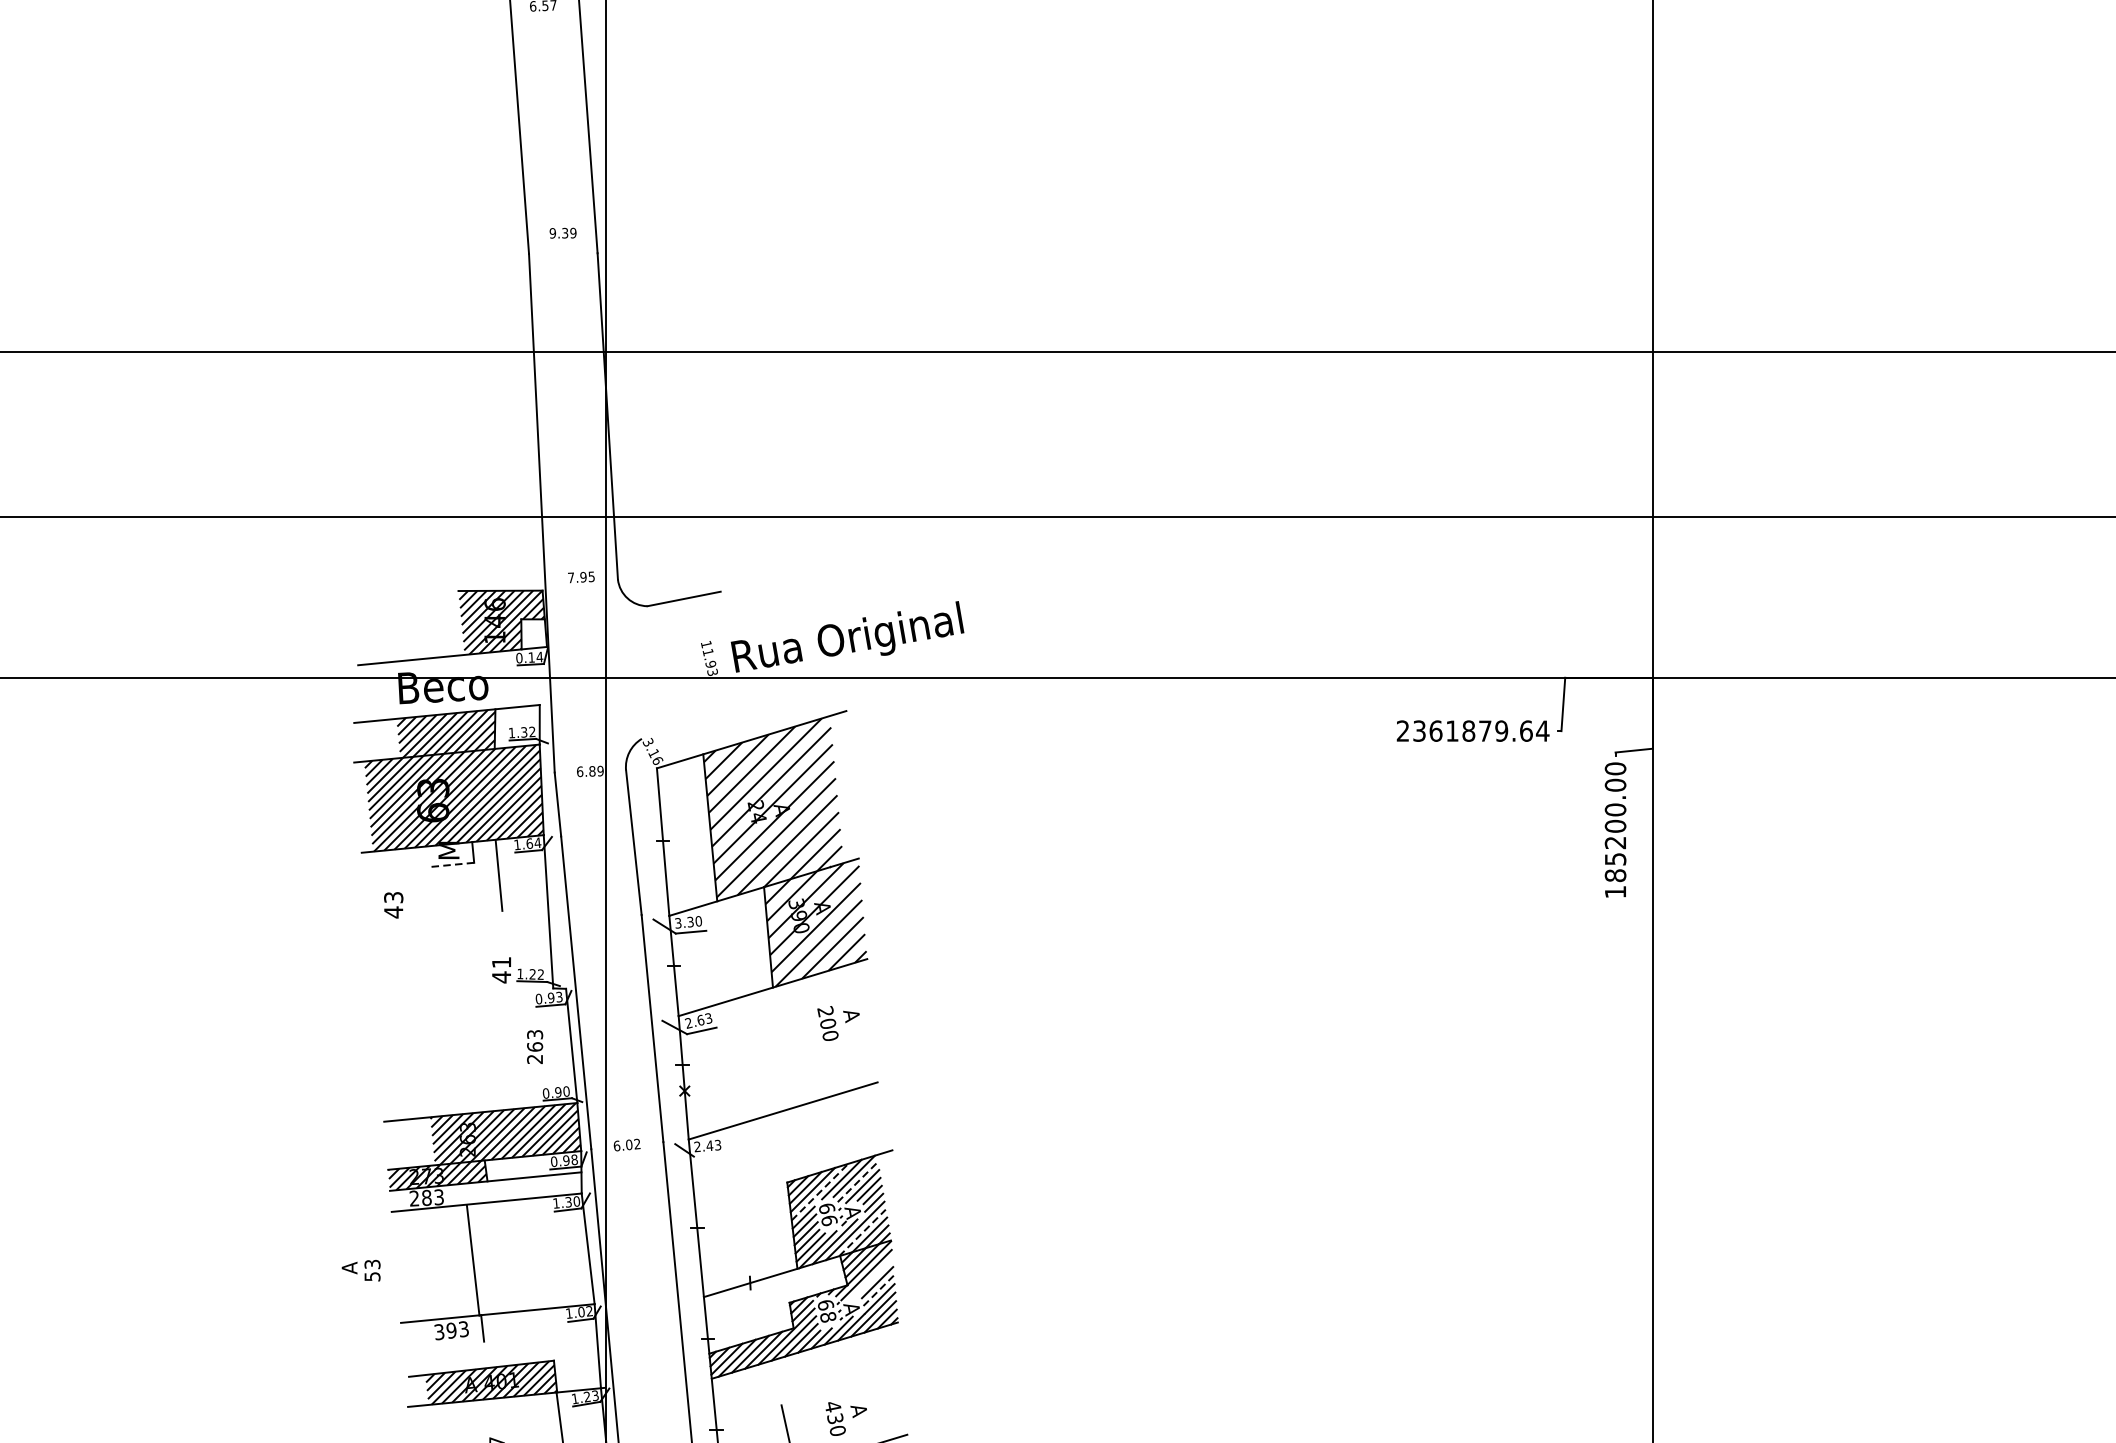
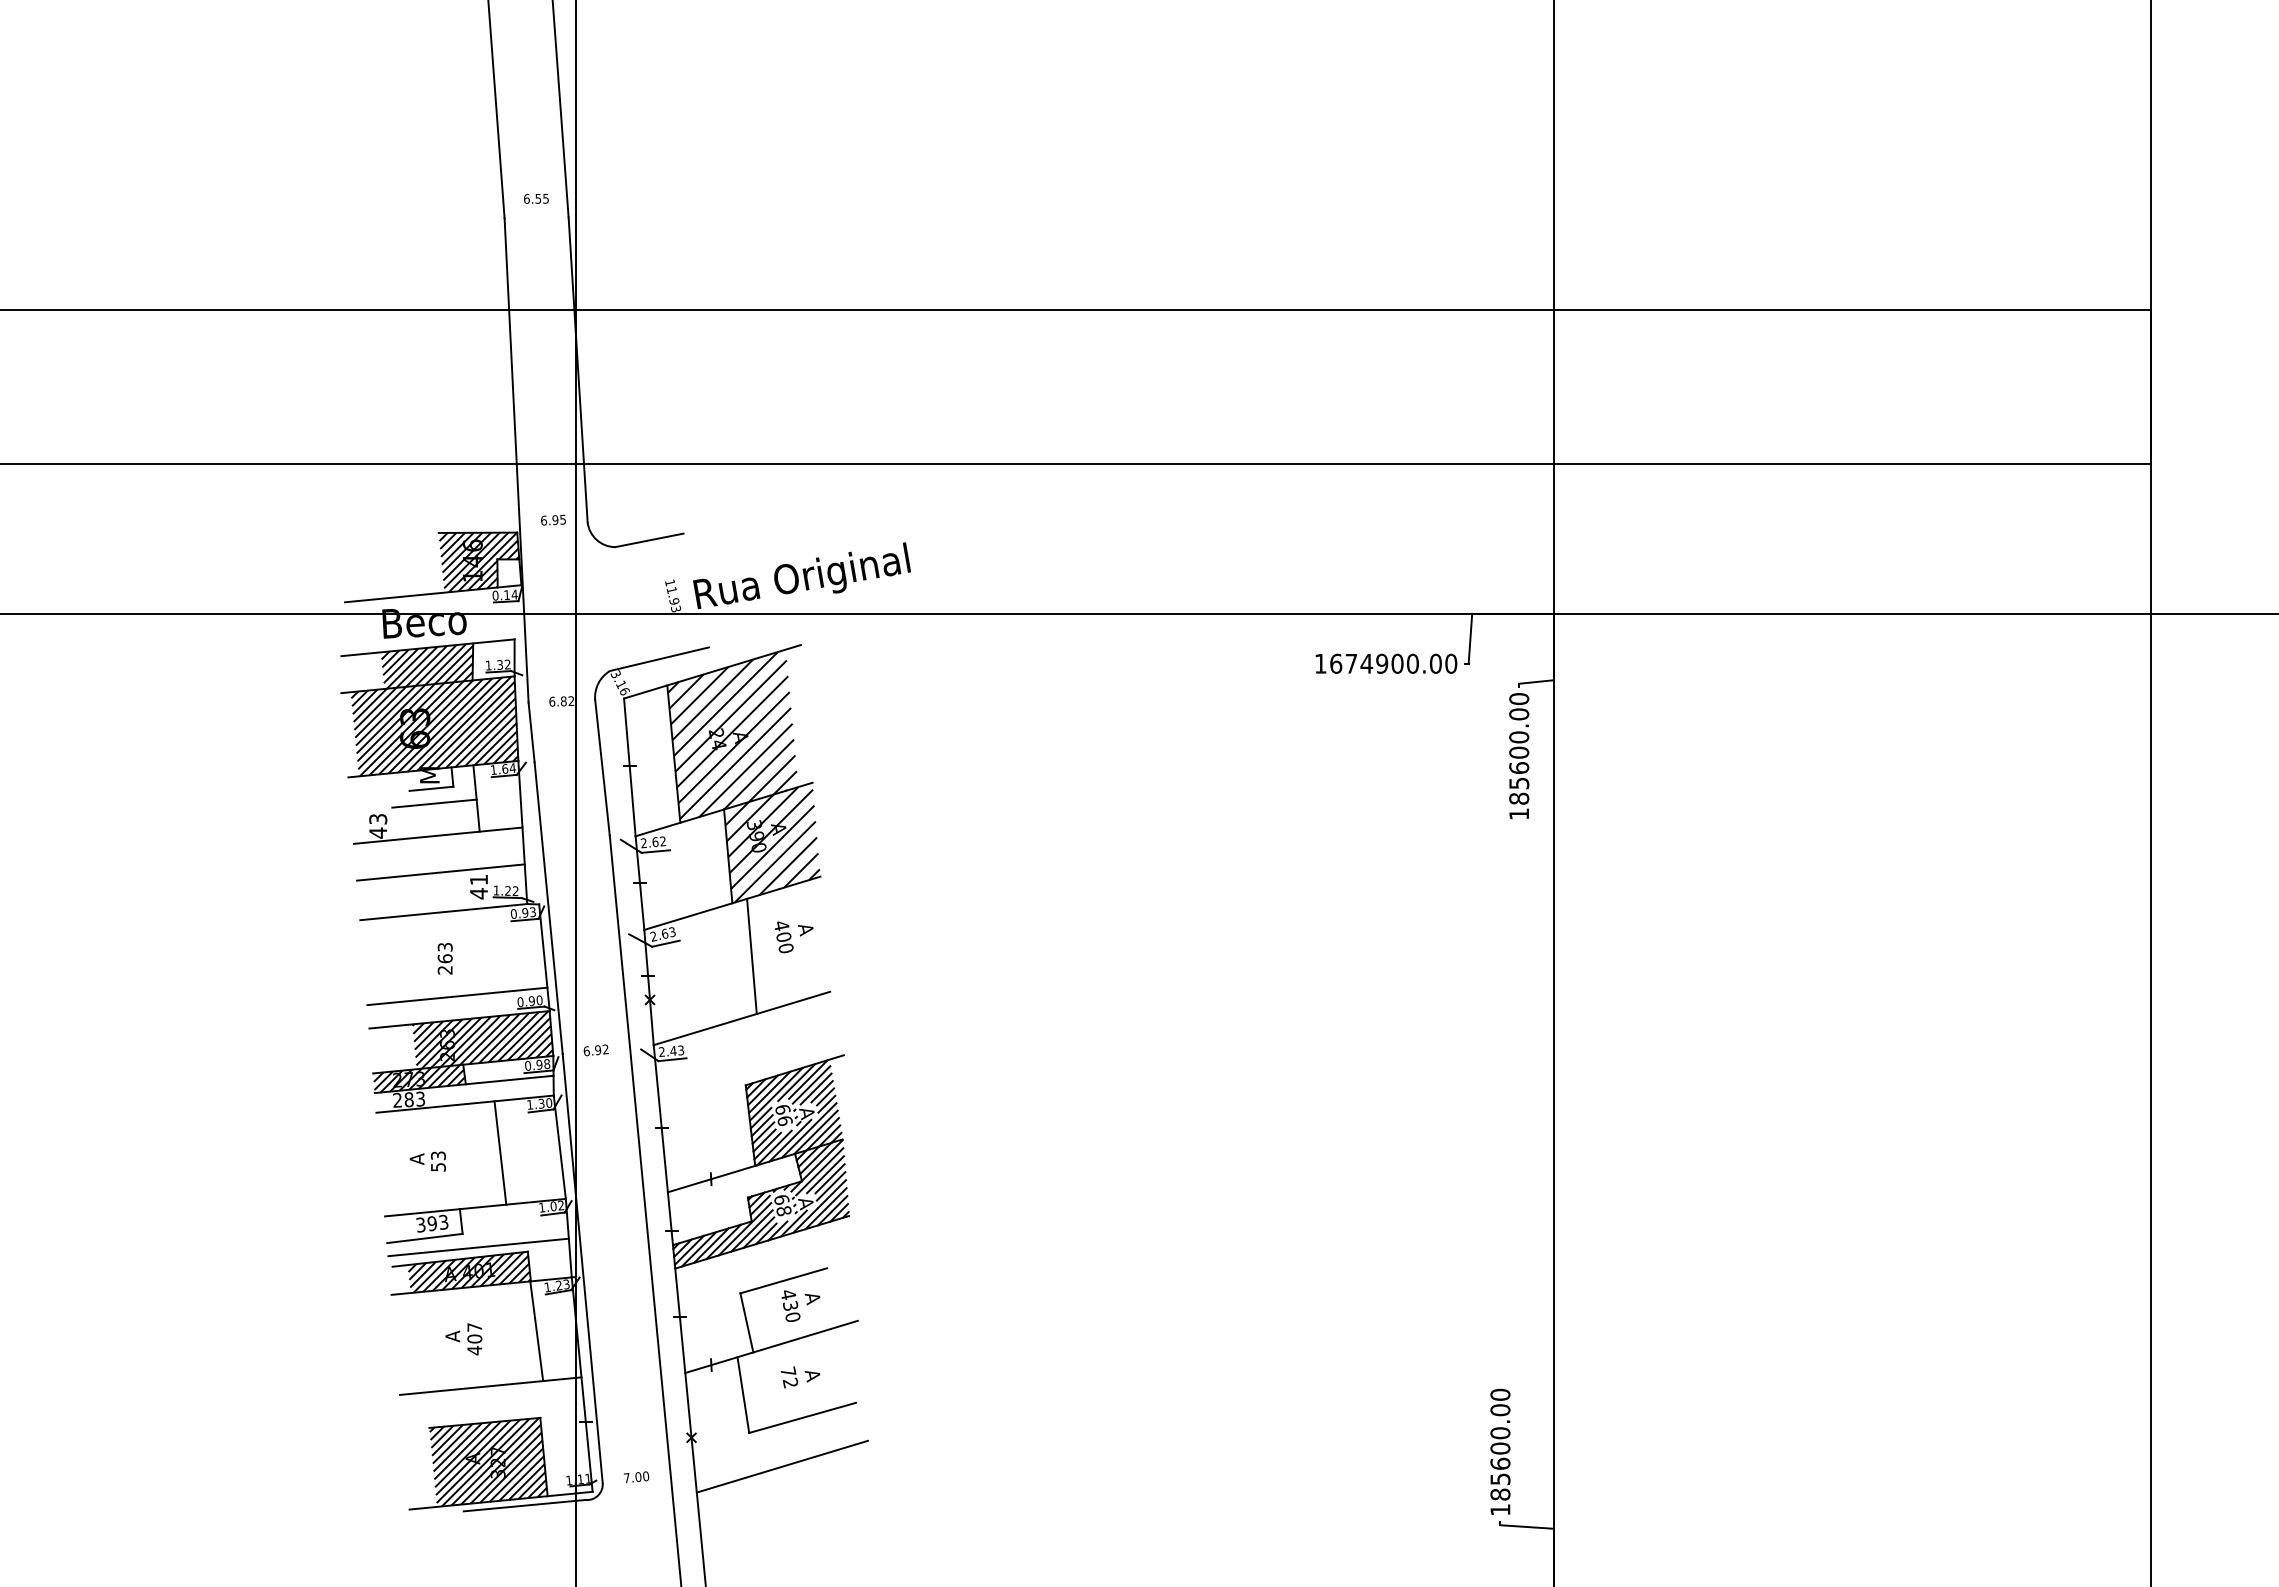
text: (562, 232) -> (535, 198), 9.39 -> 6.55
text: (571, 577) -> (544, 520), 7.95 -> 6.95
line: (693, 726) -> (658, 659), added
text: (1473, 730) -> (1386, 663), 2361879.64 -> 1674900.00
text: (600, 771) -> (571, 701), 6.89 -> 6.82
text: (1615, 842) -> (1519, 767), 185200.00 -> 185600.00
line: (450, 864) -> (431, 788), dashed -> solid
line: (453, 880) -> (434, 803), added
line: (457, 915) -> (437, 835), added
text: (688, 922) -> (653, 842), 3.30 -> 2.62
line: (460, 954) -> (440, 872), added
line: (463, 997) -> (443, 912), added
text: (825, 1011) -> (781, 925), 200 -> 400
line: (793, 1043) -> (751, 955), added
text: (534, 1046) -> (444, 958), moved
line: (478, 1087) -> (457, 996), added
text: (629, 1145) -> (598, 1050), 6.02 -> 6.92
line: (708, 1154) -> (672, 1059), added
line: (857, 1181) -> (811, 1084), dashed -> solid
line: (820, 1191) -> (776, 1093), dashed -> solid
line: (863, 1233) -> (816, 1132), dashed -> solid
line: (473, 1259) -> (500, 1152), moved
text: (360, 1270) -> (427, 1161), moved
line: (872, 1278) -> (825, 1174), added
line: (879, 1290) -> (831, 1186), dashed -> solid
line: (443, 1346) -> (424, 1238), added
line: (501, 1356) -> (478, 1247), added
line: (827, 1391) -> (783, 1280), added

